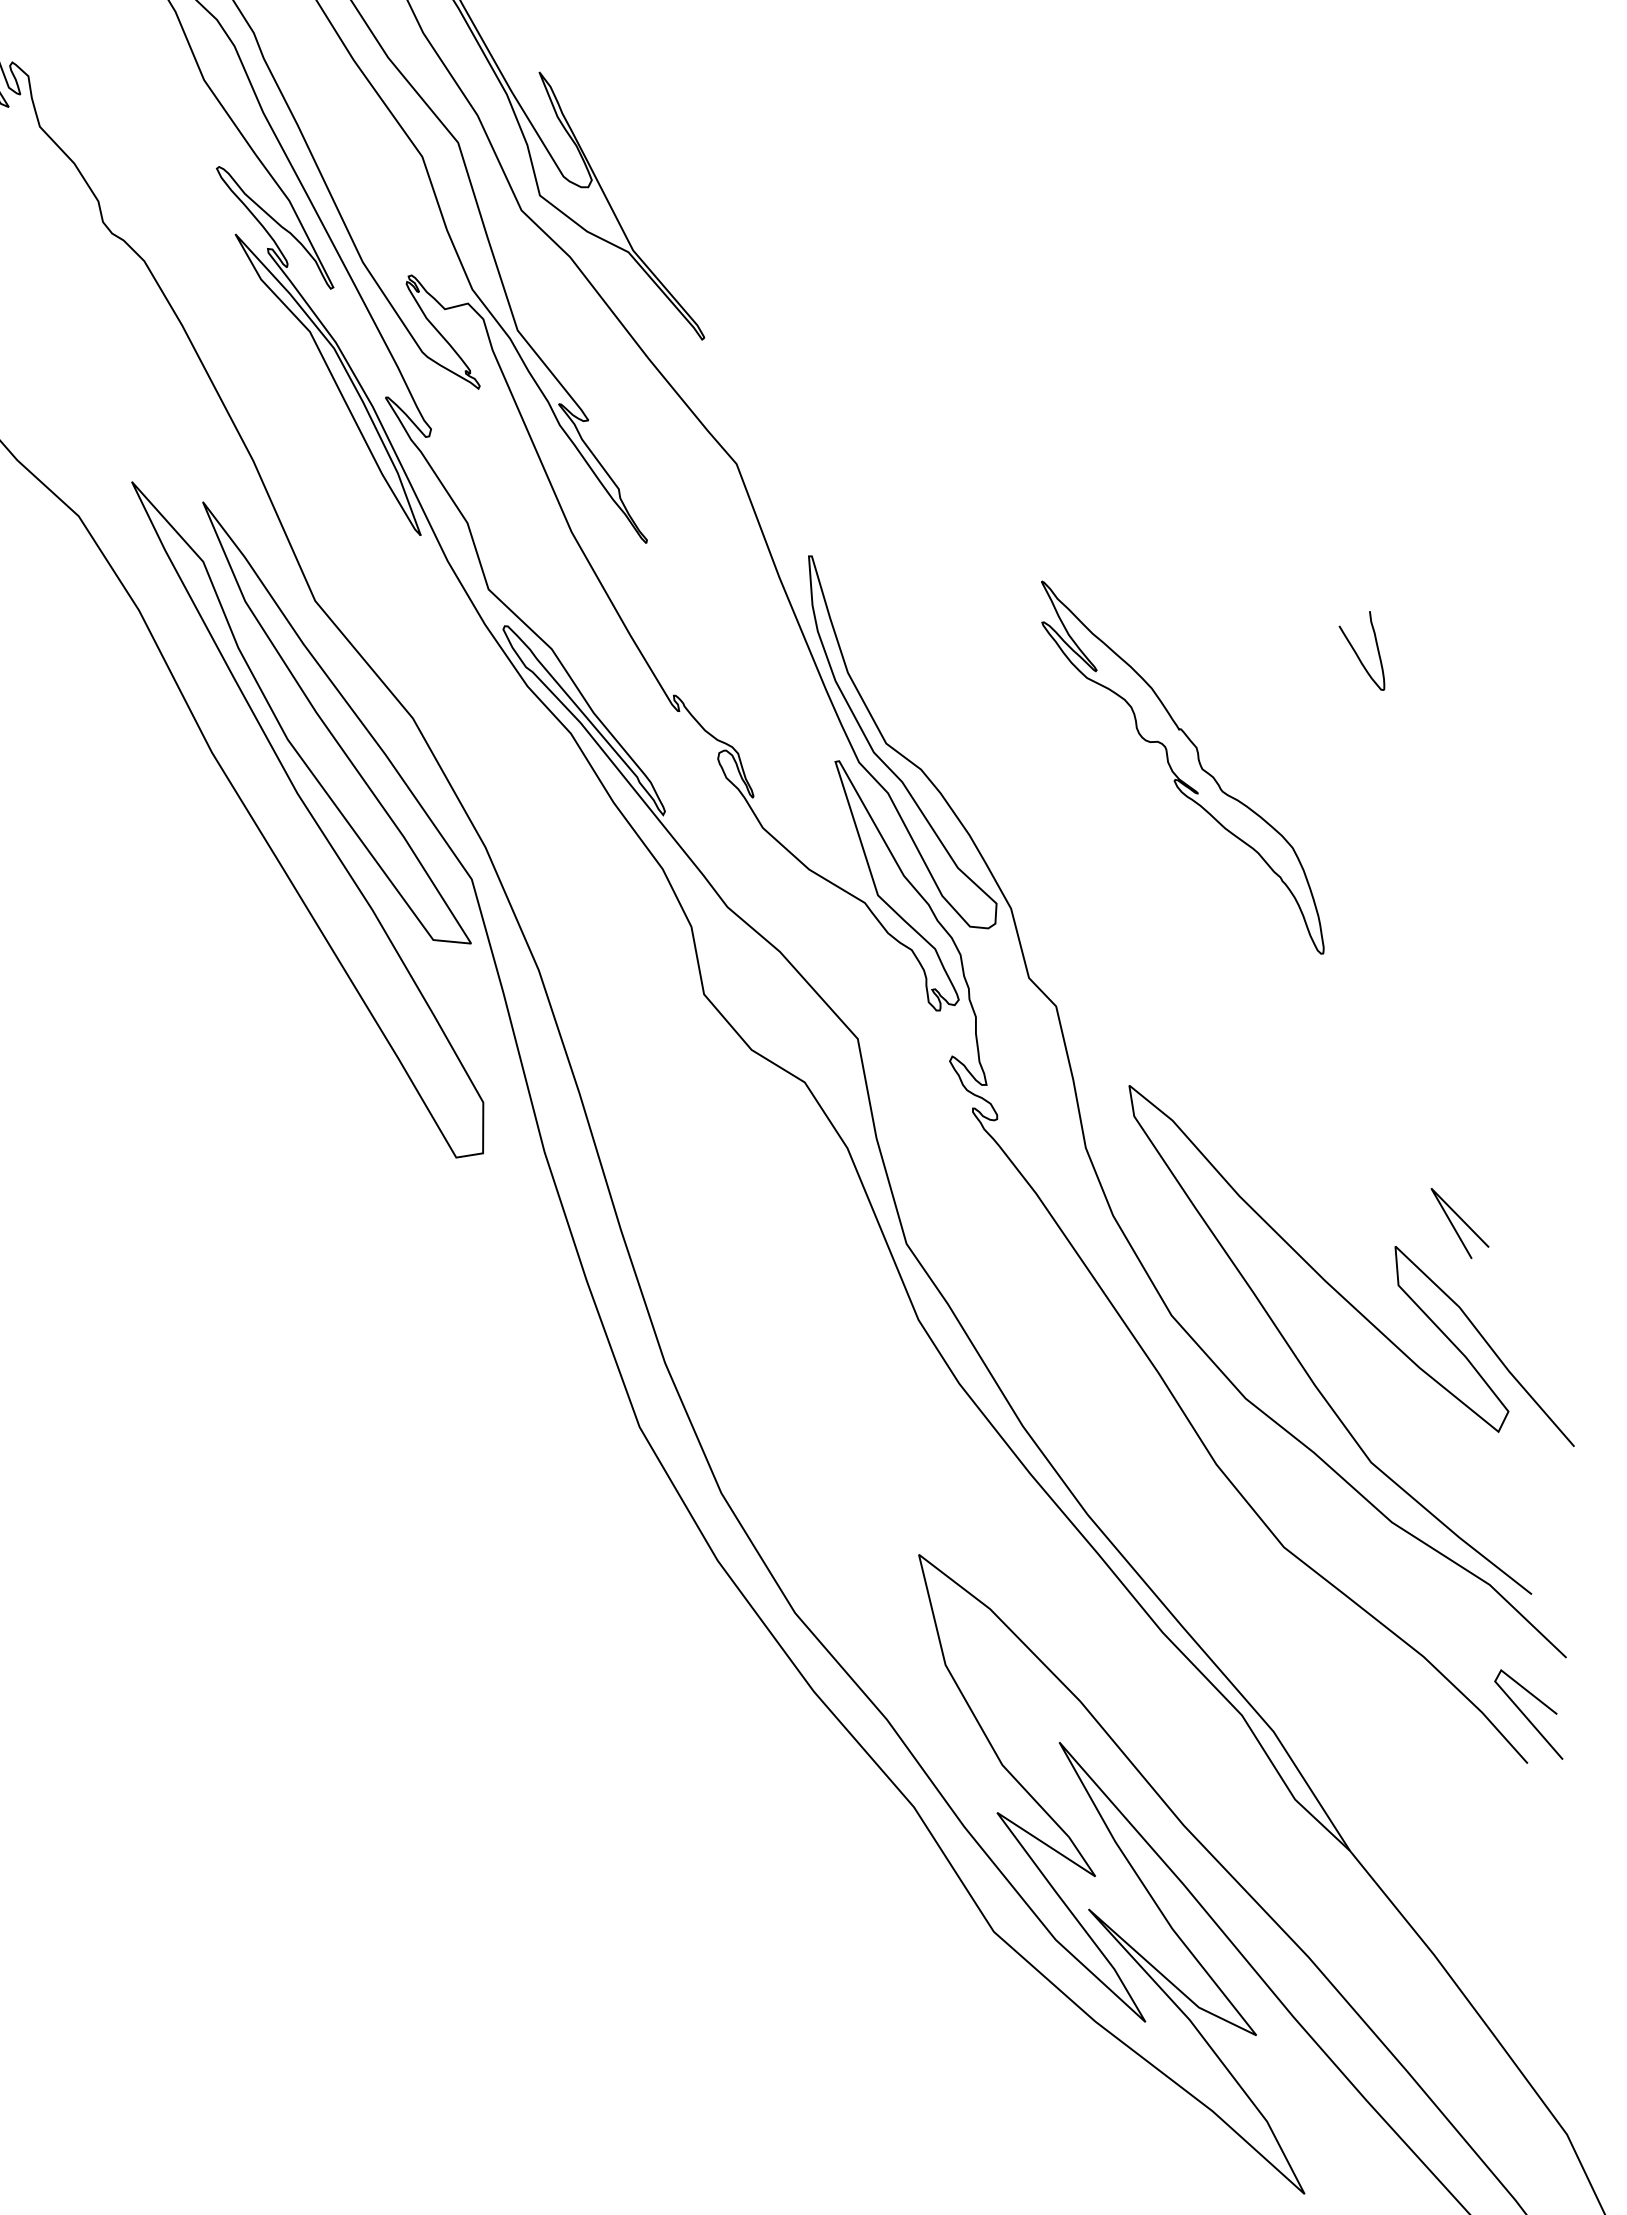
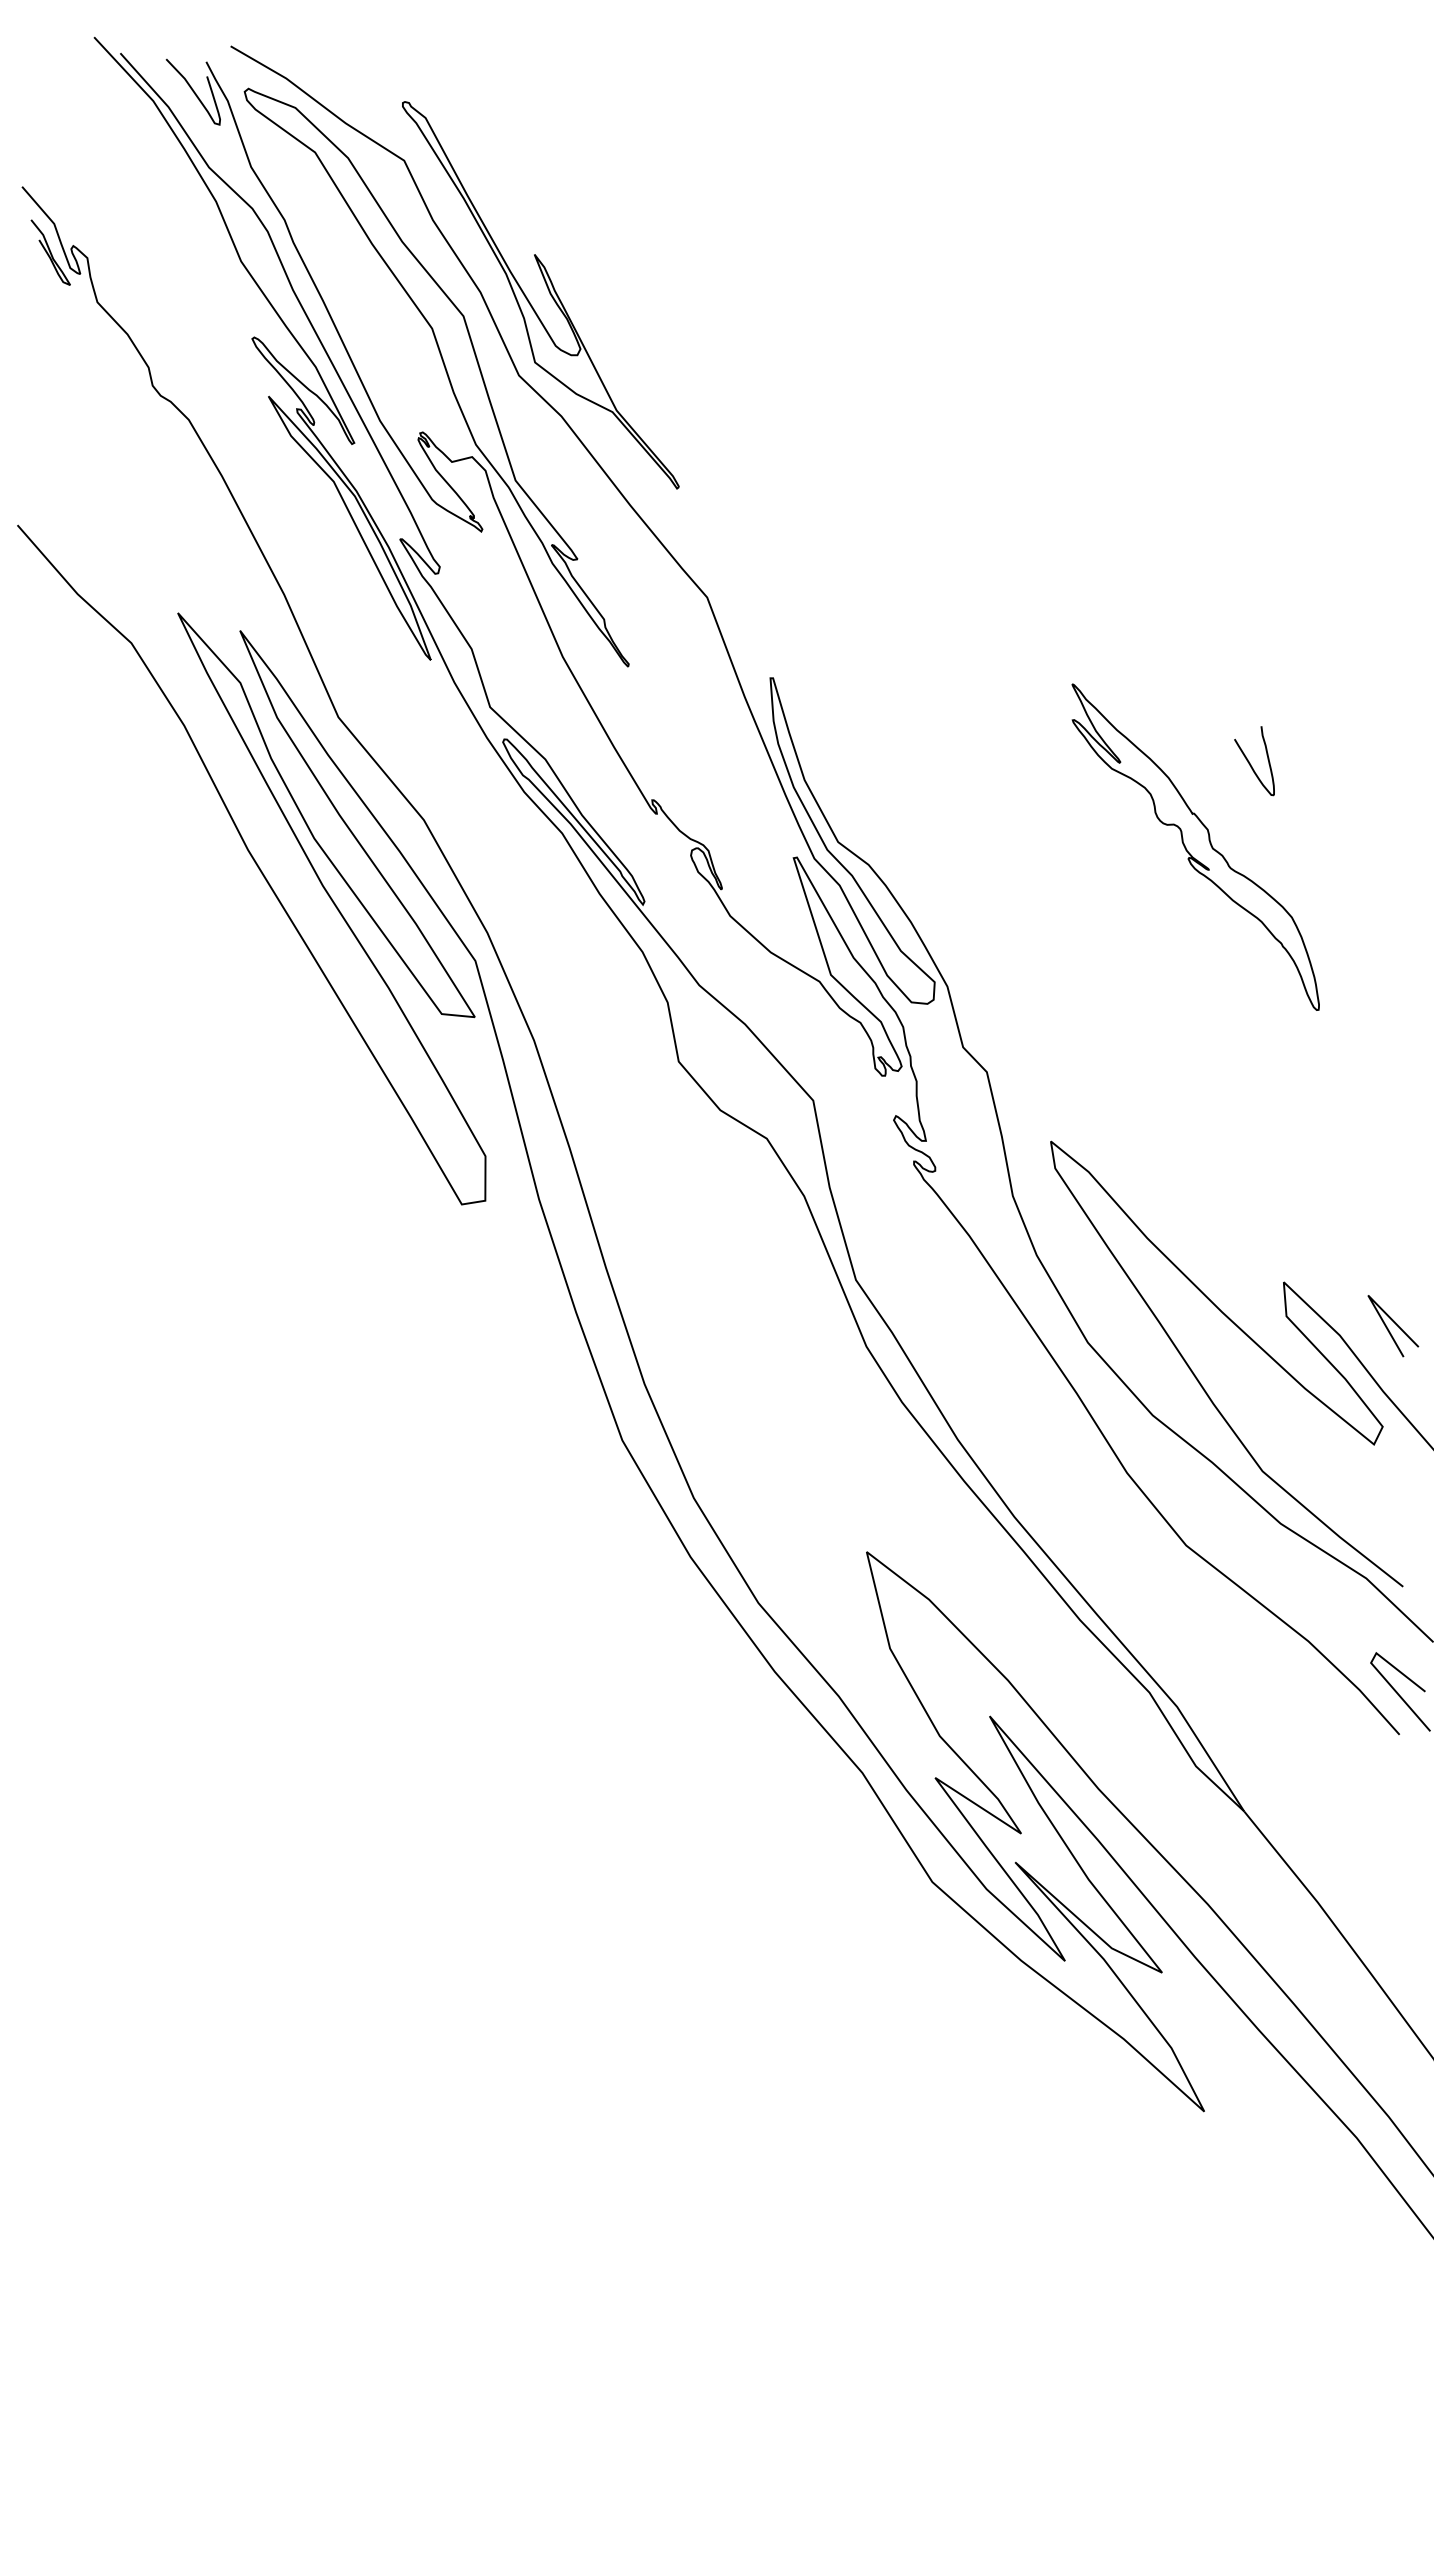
part: (1182, 766) -> (1195, 846), moved
line: (1462, 1221) -> (1395, 1324), moved

